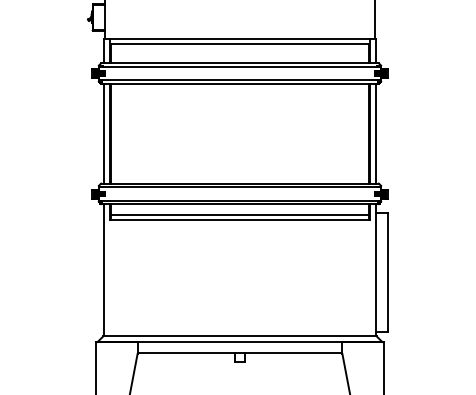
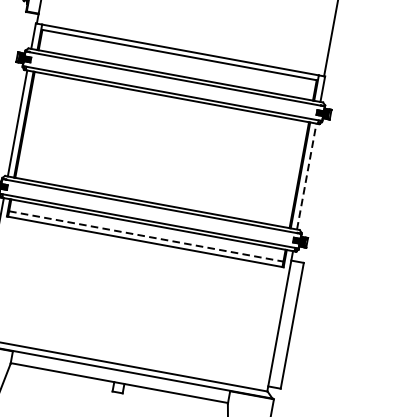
line: (376, 133) -> (306, 176), solid -> dashed
line: (240, 215) -> (146, 236), solid -> dashed

